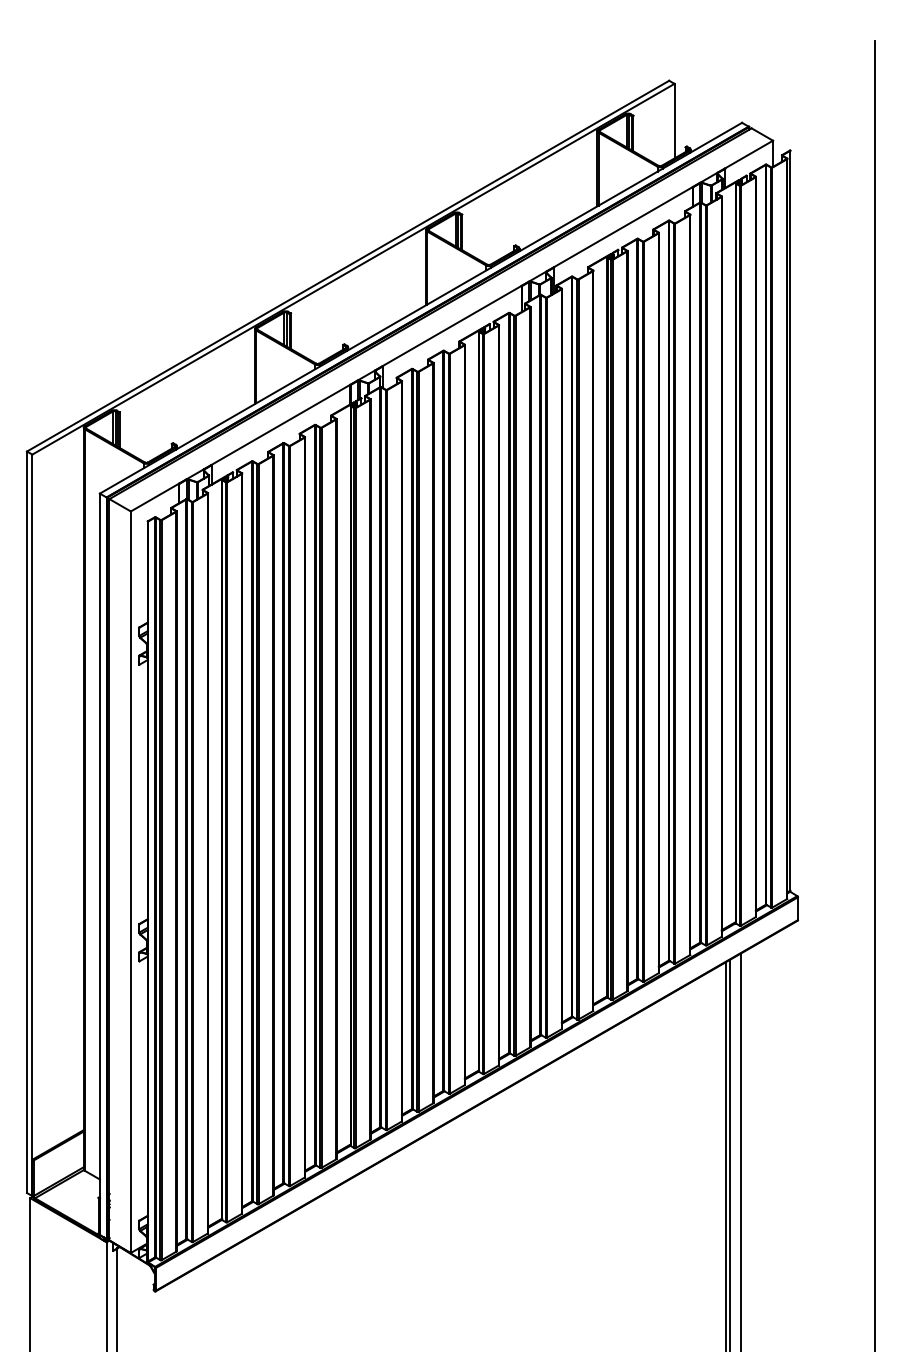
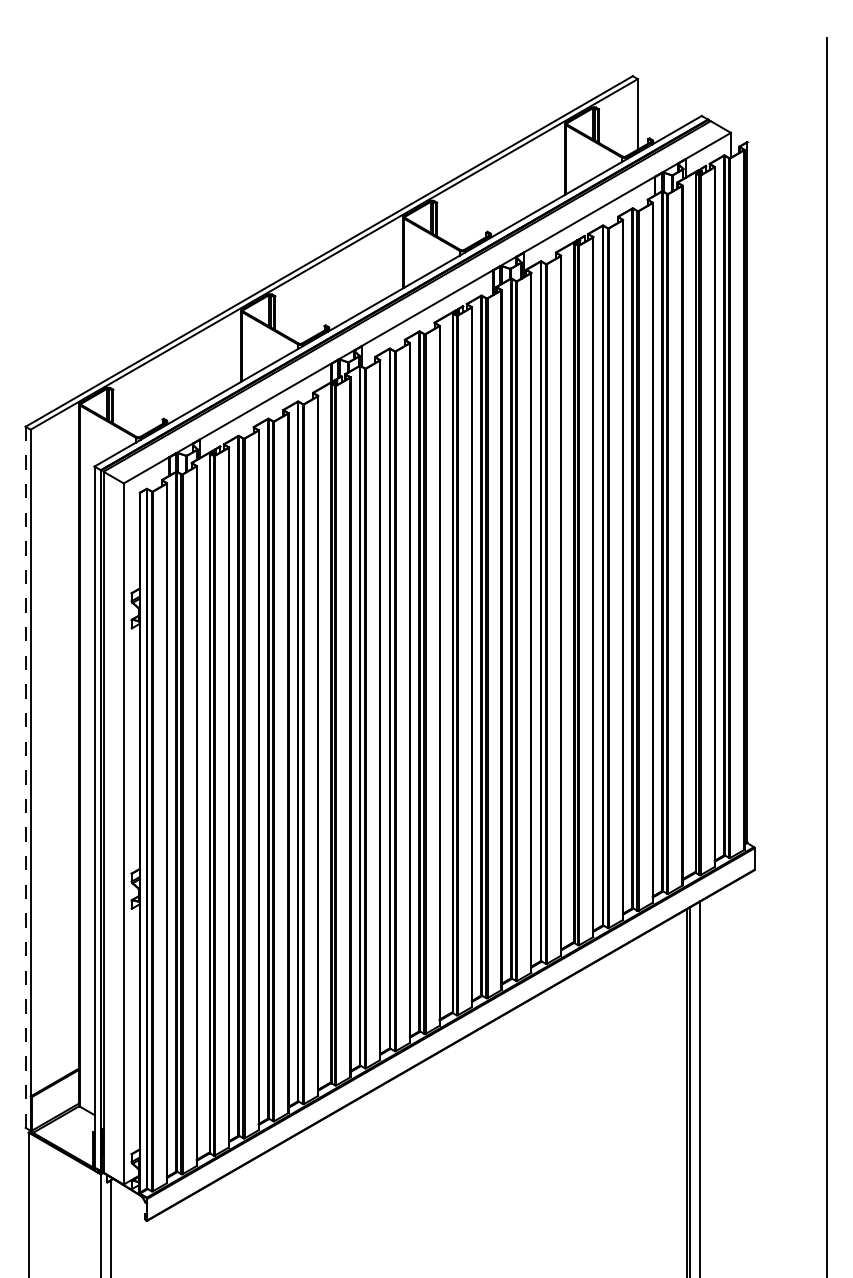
line: (27, 822) -> (26, 777), solid -> dashed

